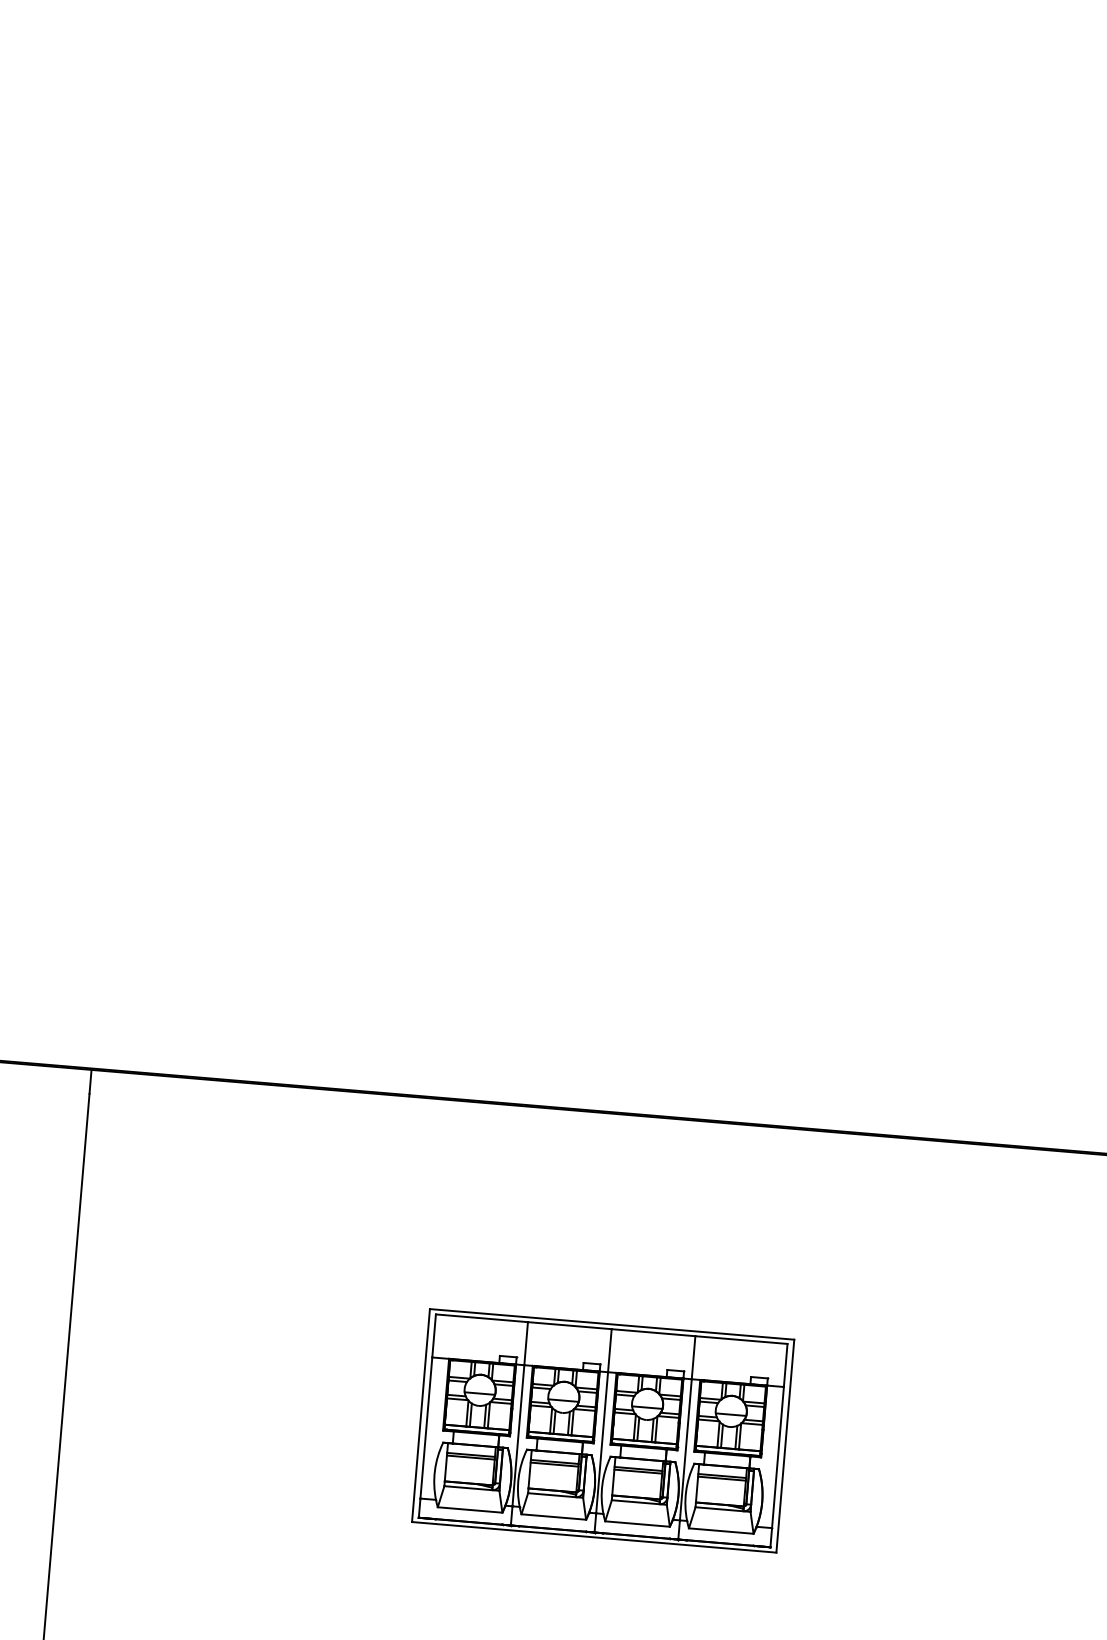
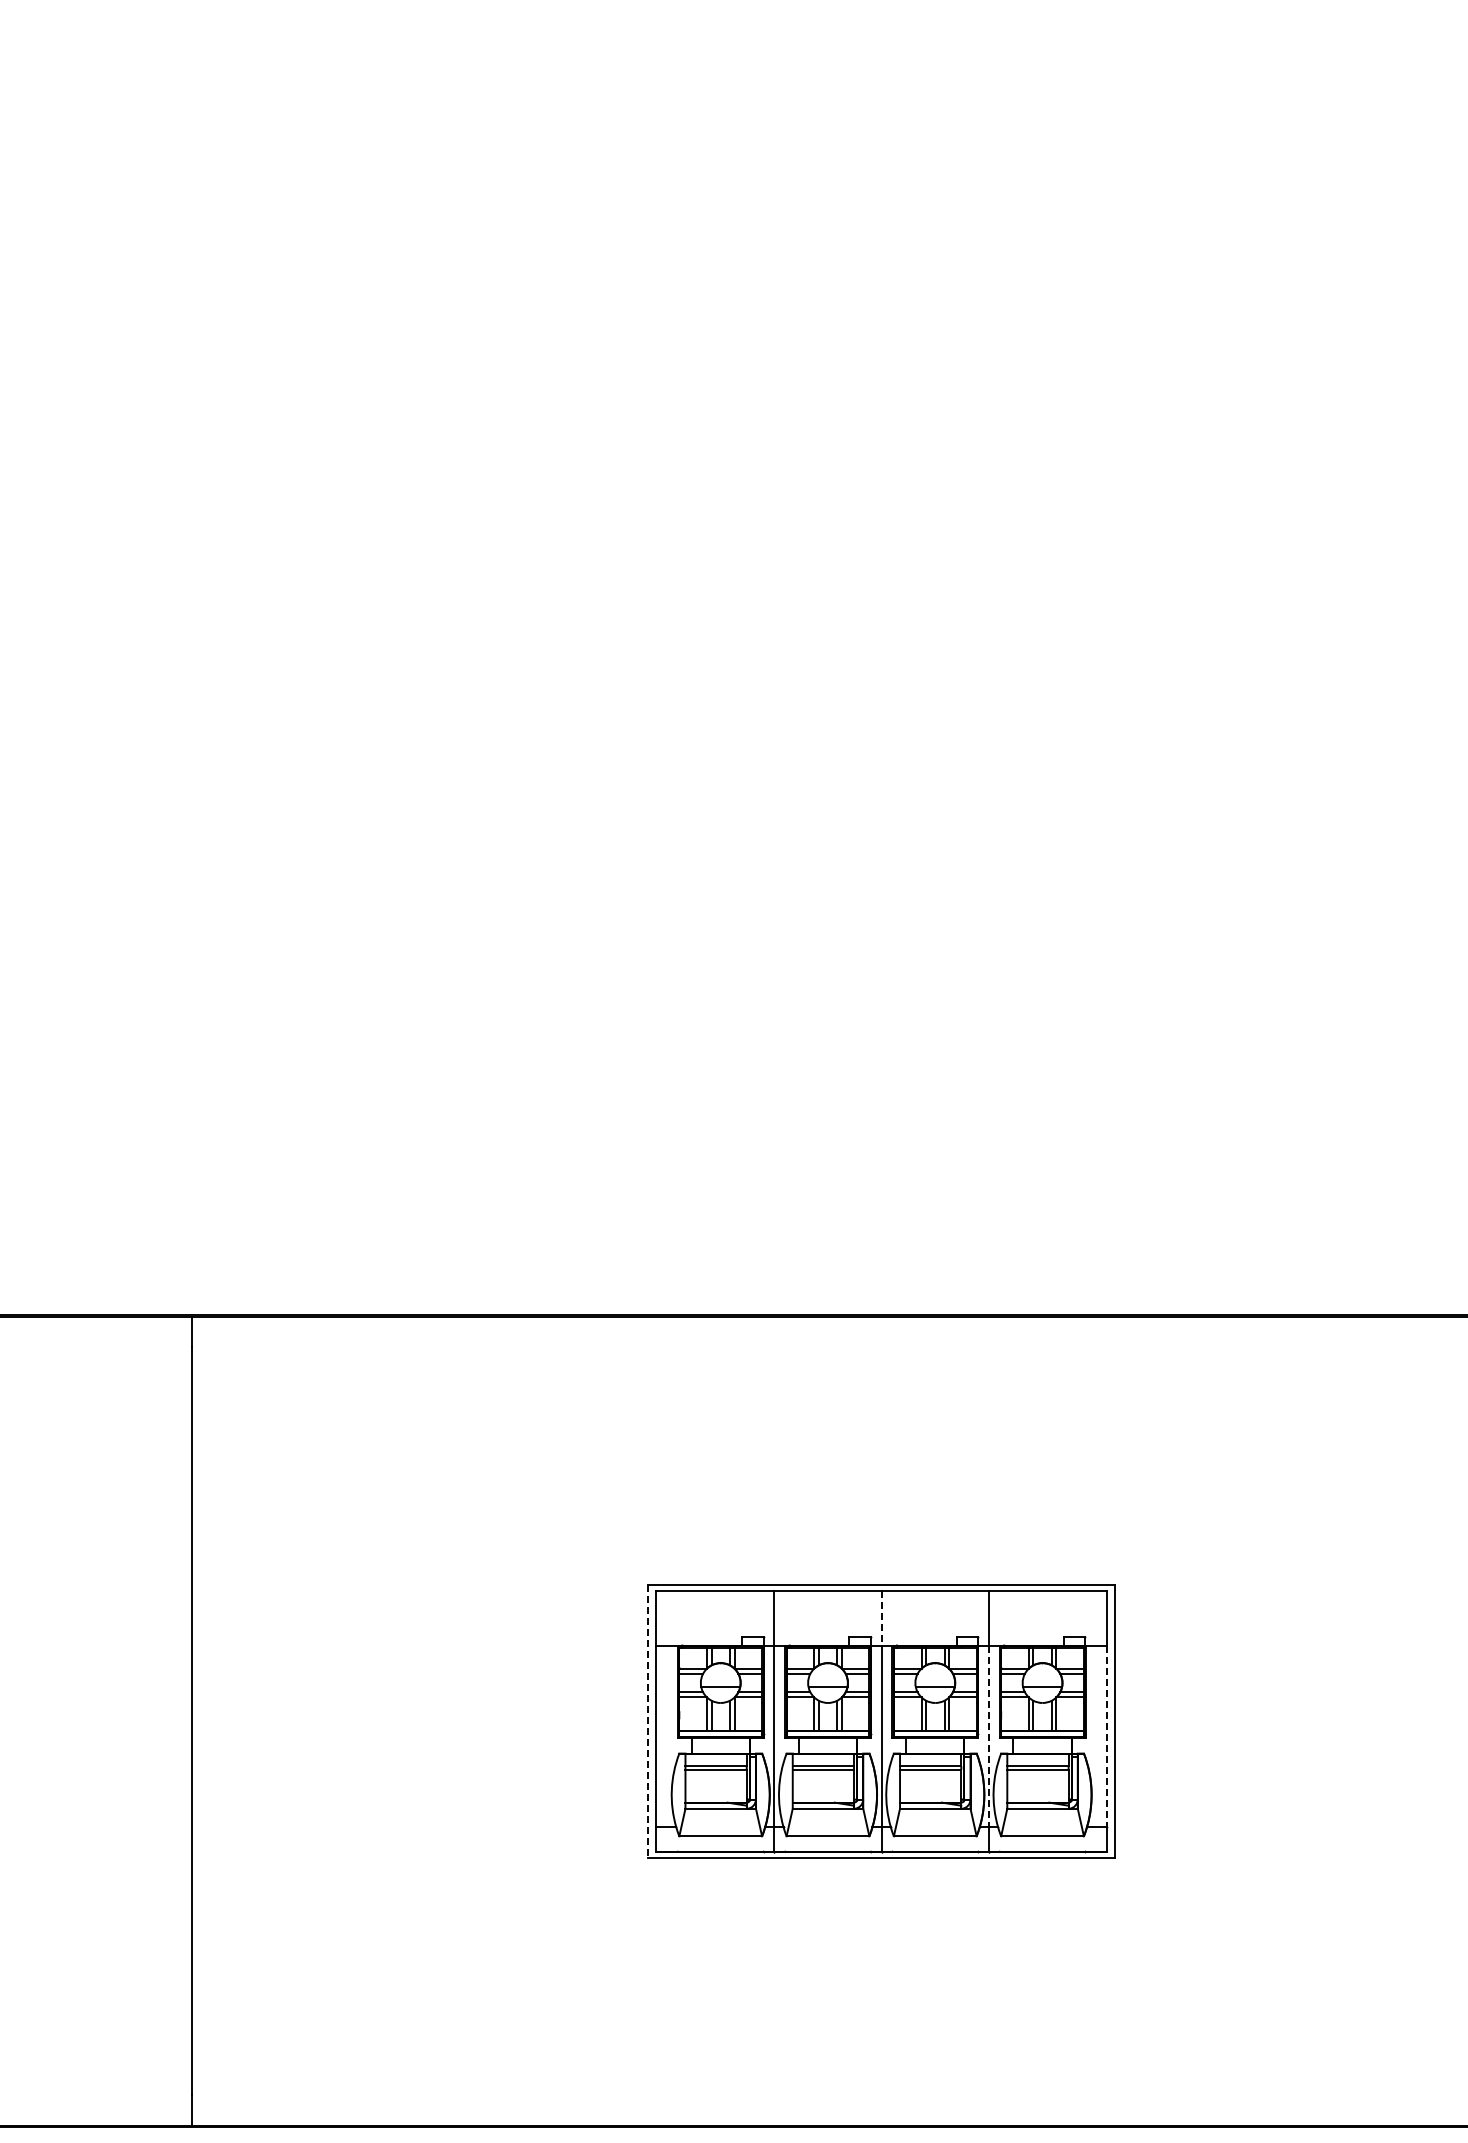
line: (609, 1350) -> (881, 1618), solid -> dashed
line: (421, 1415) -> (648, 1721), solid -> dashed
line: (685, 1450) -> (988, 1737), solid -> dashed
line: (777, 1458) -> (1106, 1737), solid -> dashed

